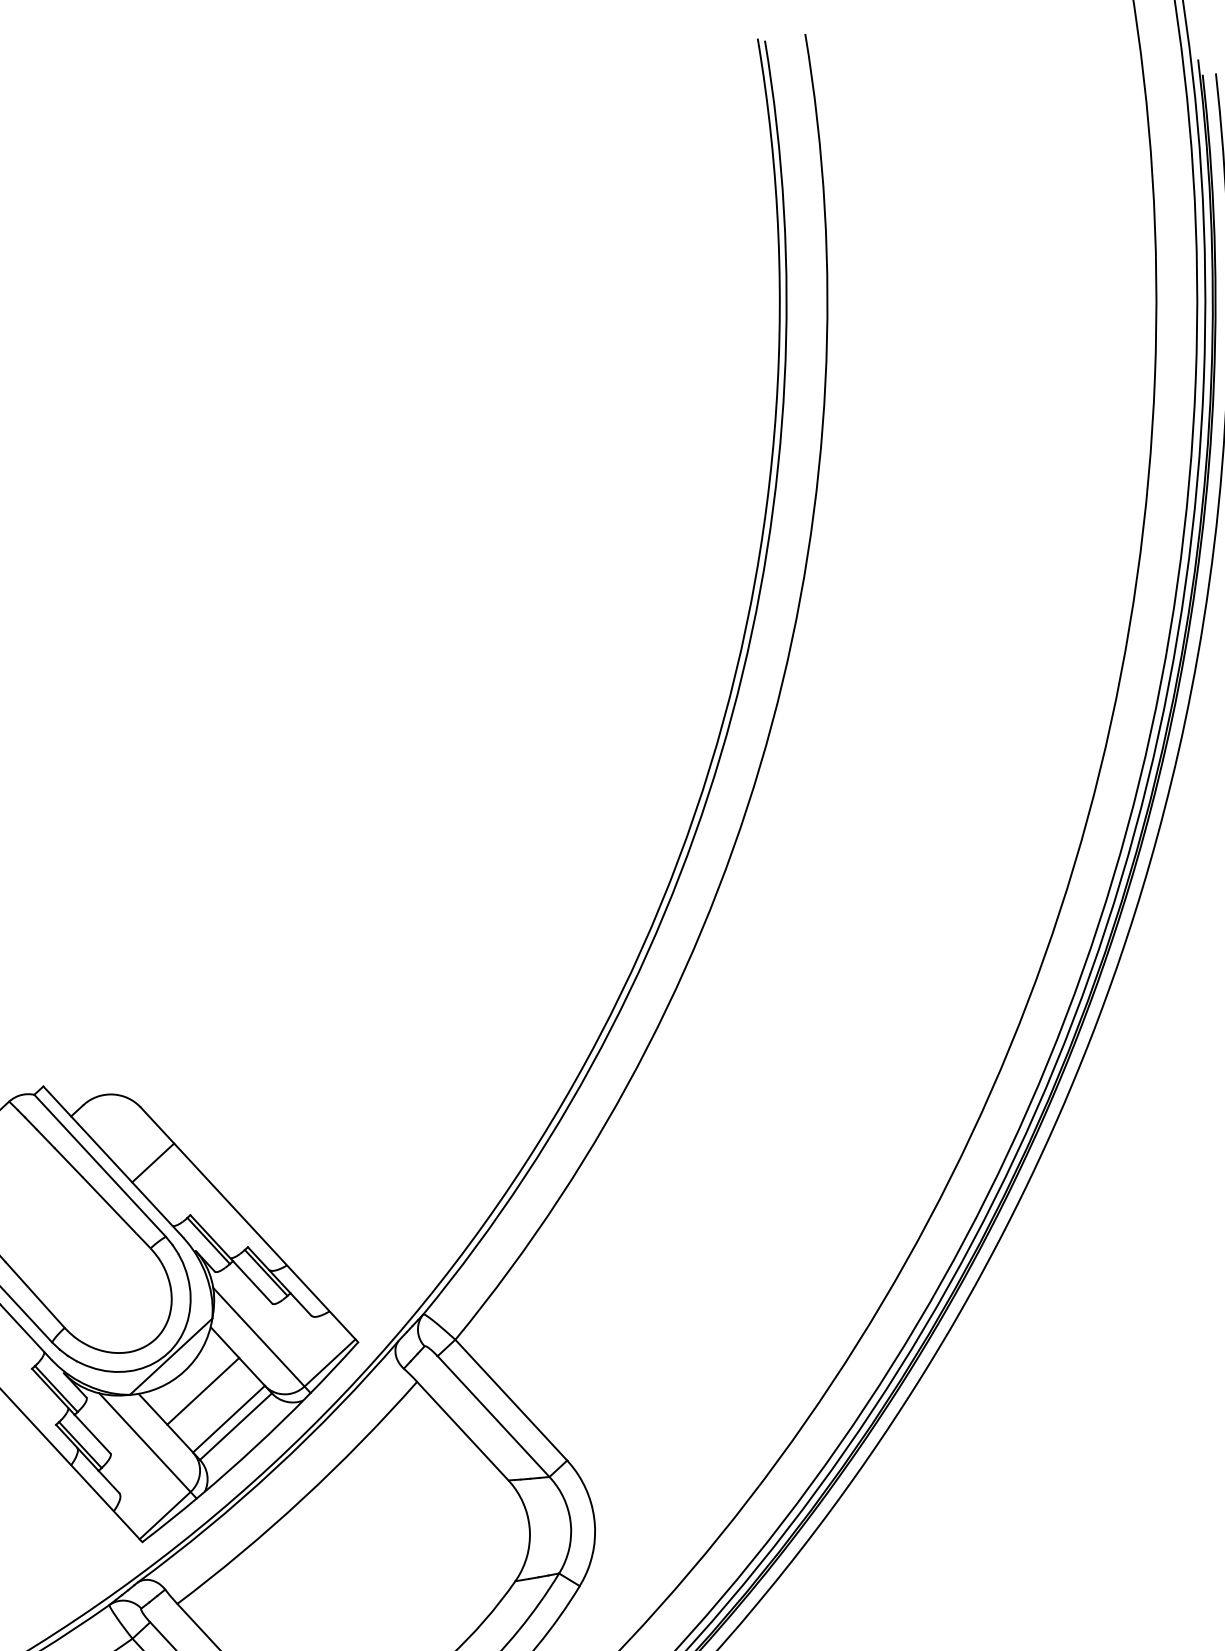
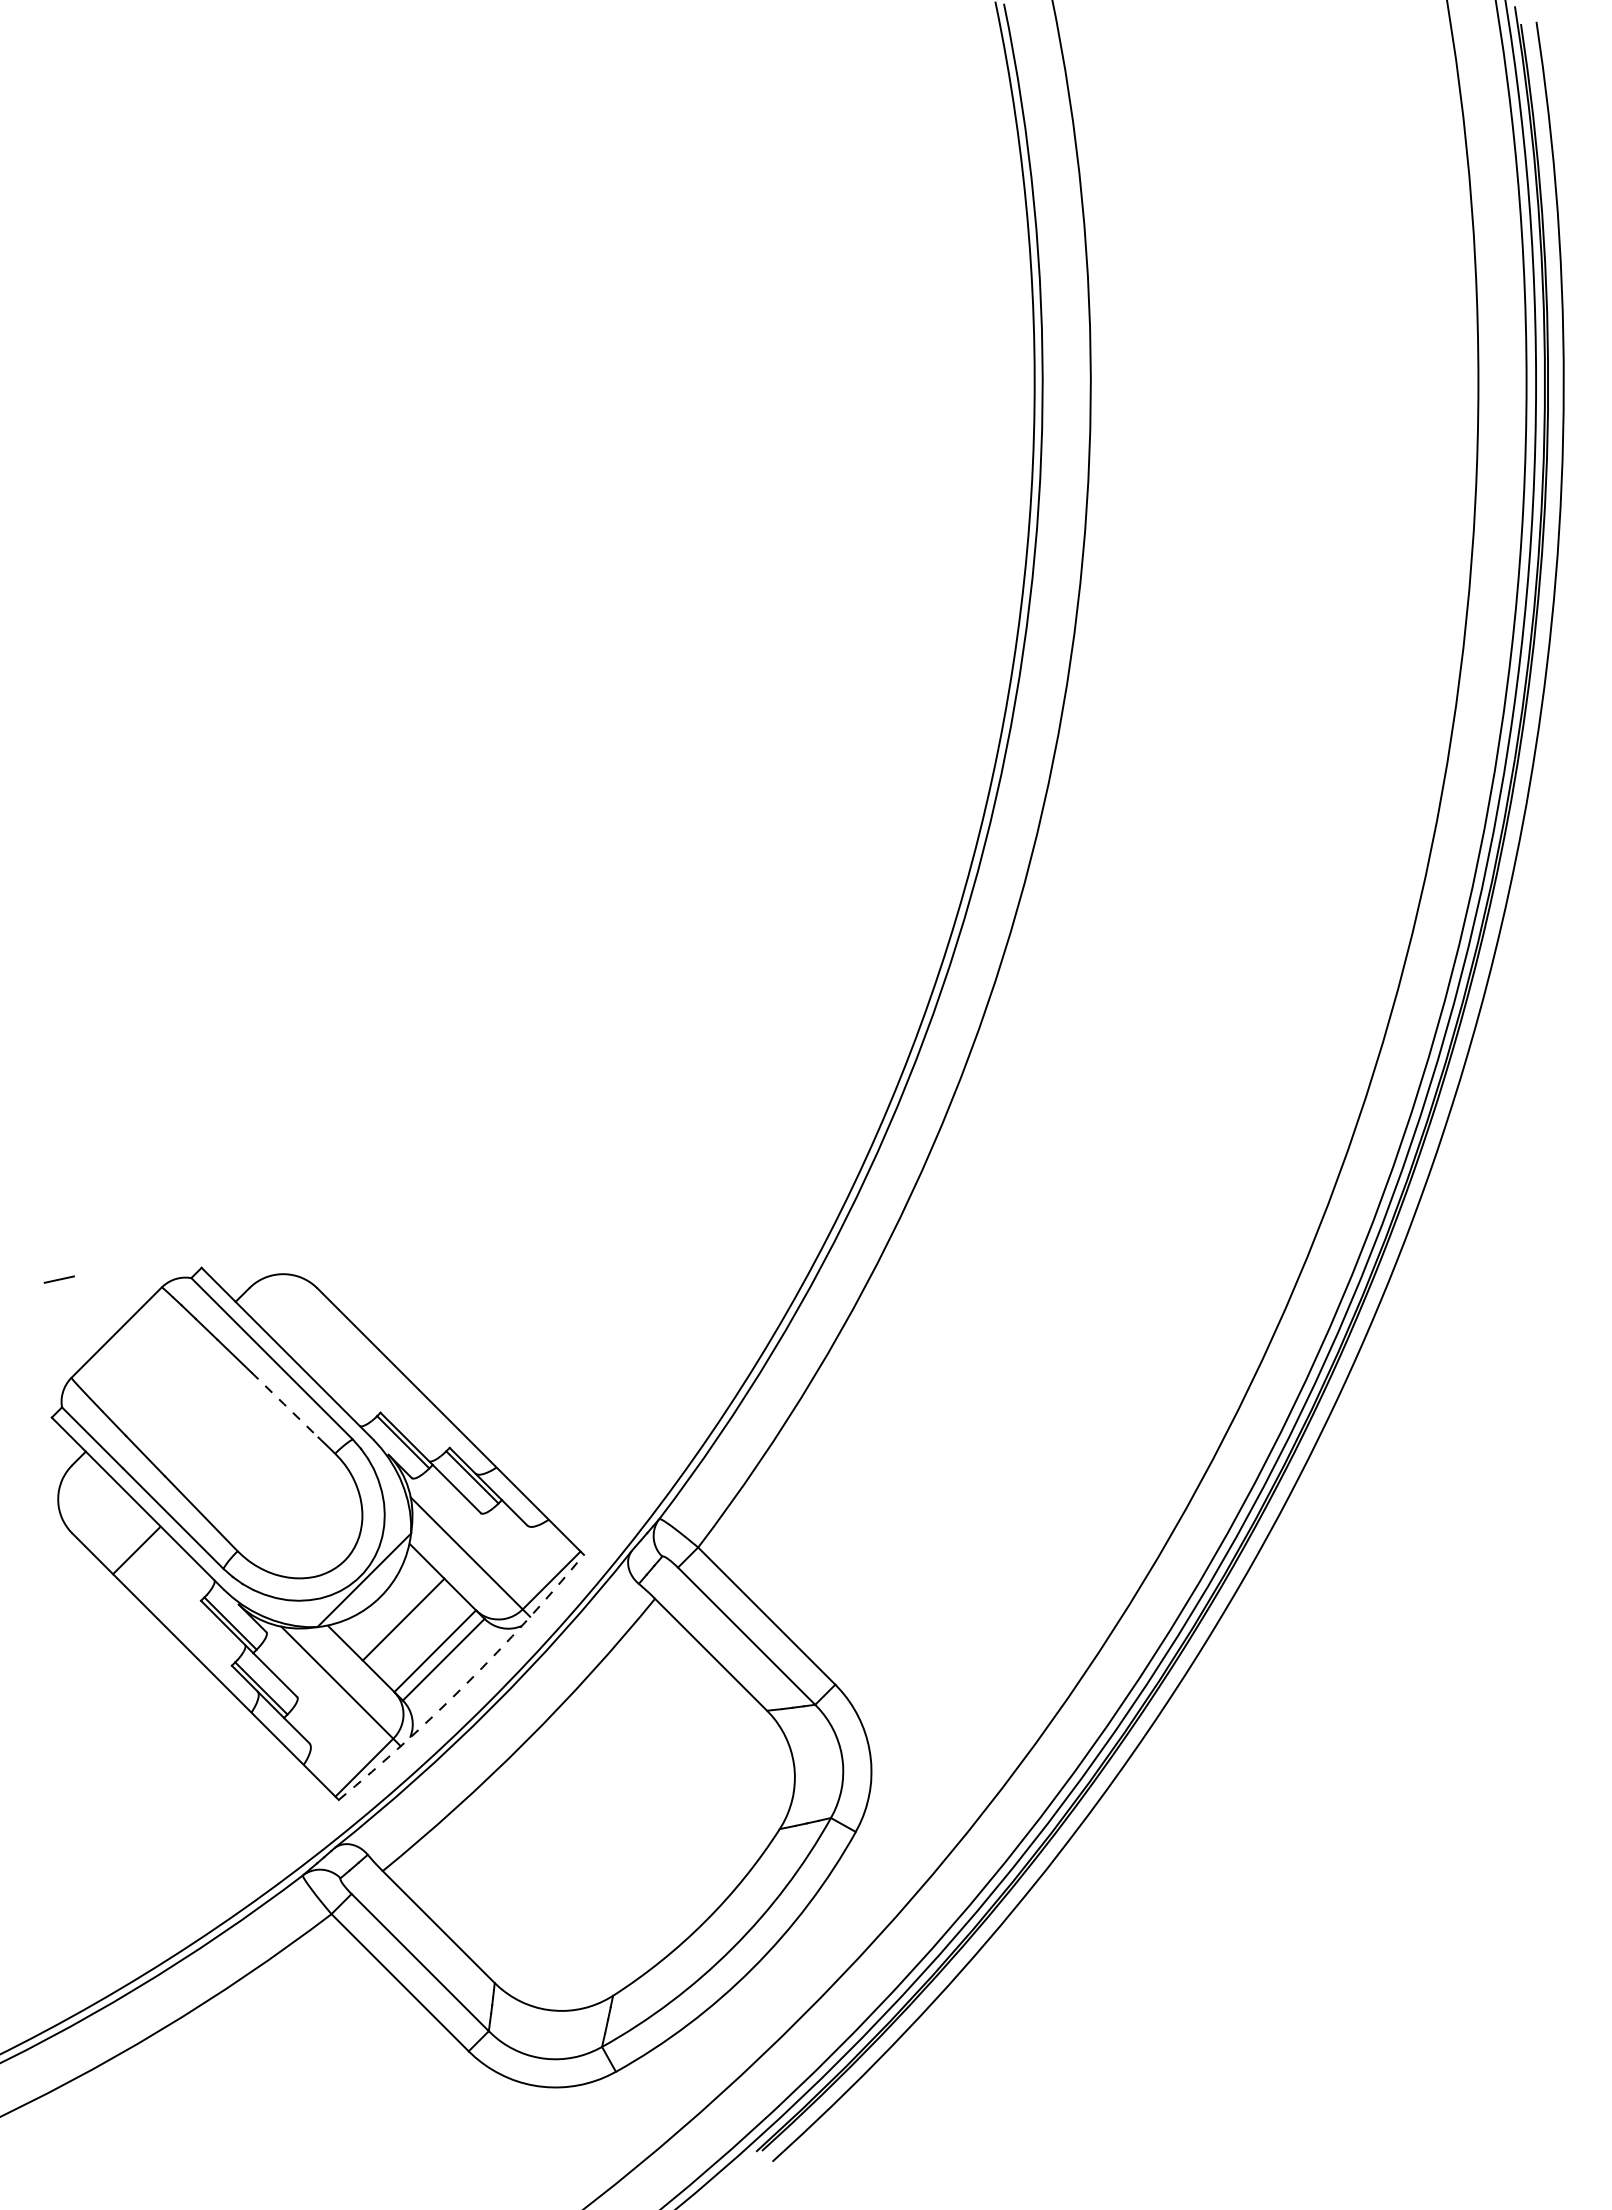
line: (153, 1162) -> (334, 1352), removed
line: (109, 1205) -> (284, 1404), solid -> dashed
arc: (255, 1447) -> (467, 1683), solid -> dashed

